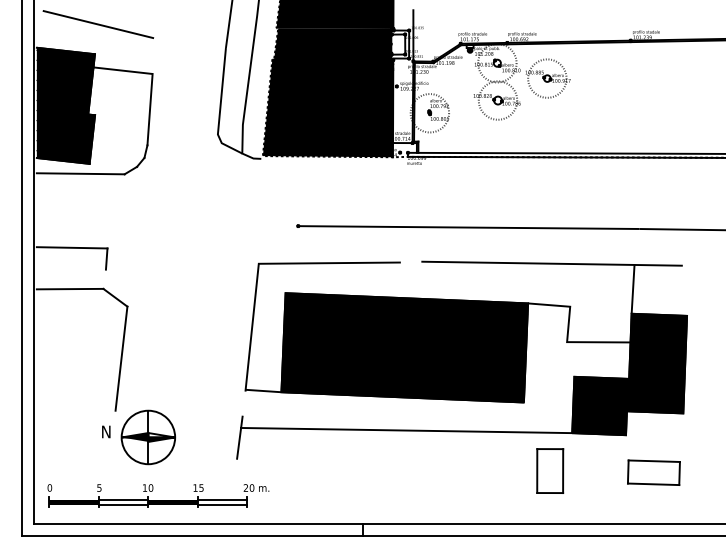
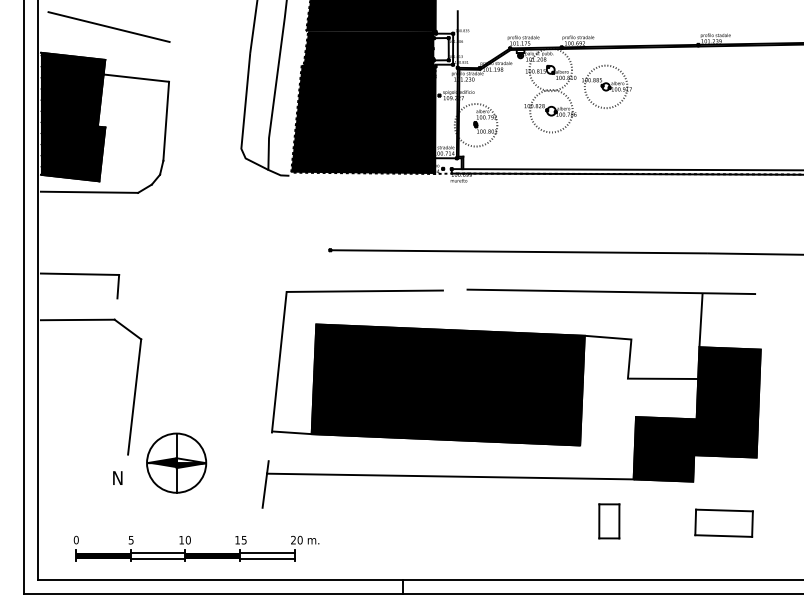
part: (148, 437) -> (176, 463), moved
part: (550, 470) -> (609, 520), size x0.7
part: (158, 495) -> (196, 548), moved

